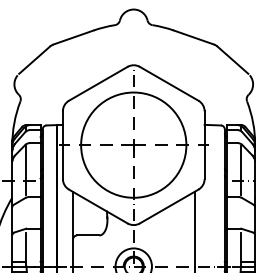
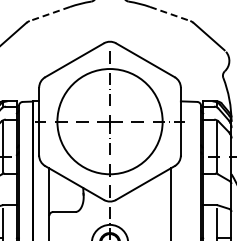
line: (73, 37) -> (49, 13), solid -> dashed
line: (194, 37) -> (170, 13), solid -> dashed

